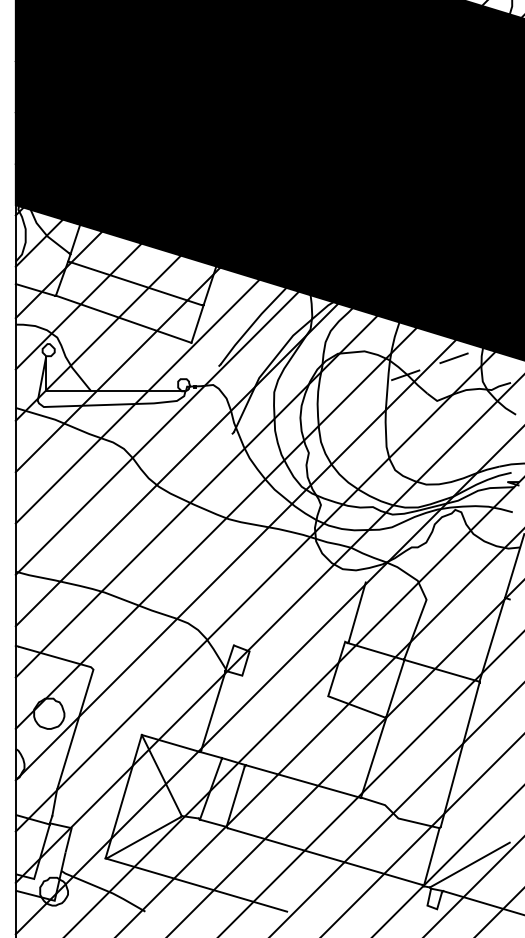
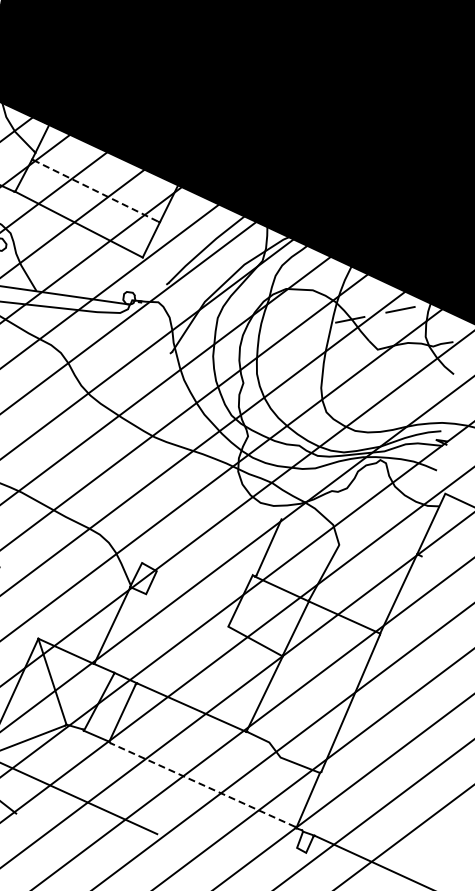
line: (136, 283) -> (96, 190), solid -> dashed
line: (324, 856) -> (202, 784), solid -> dashed
line: (469, 864) -> (344, 813), removed

